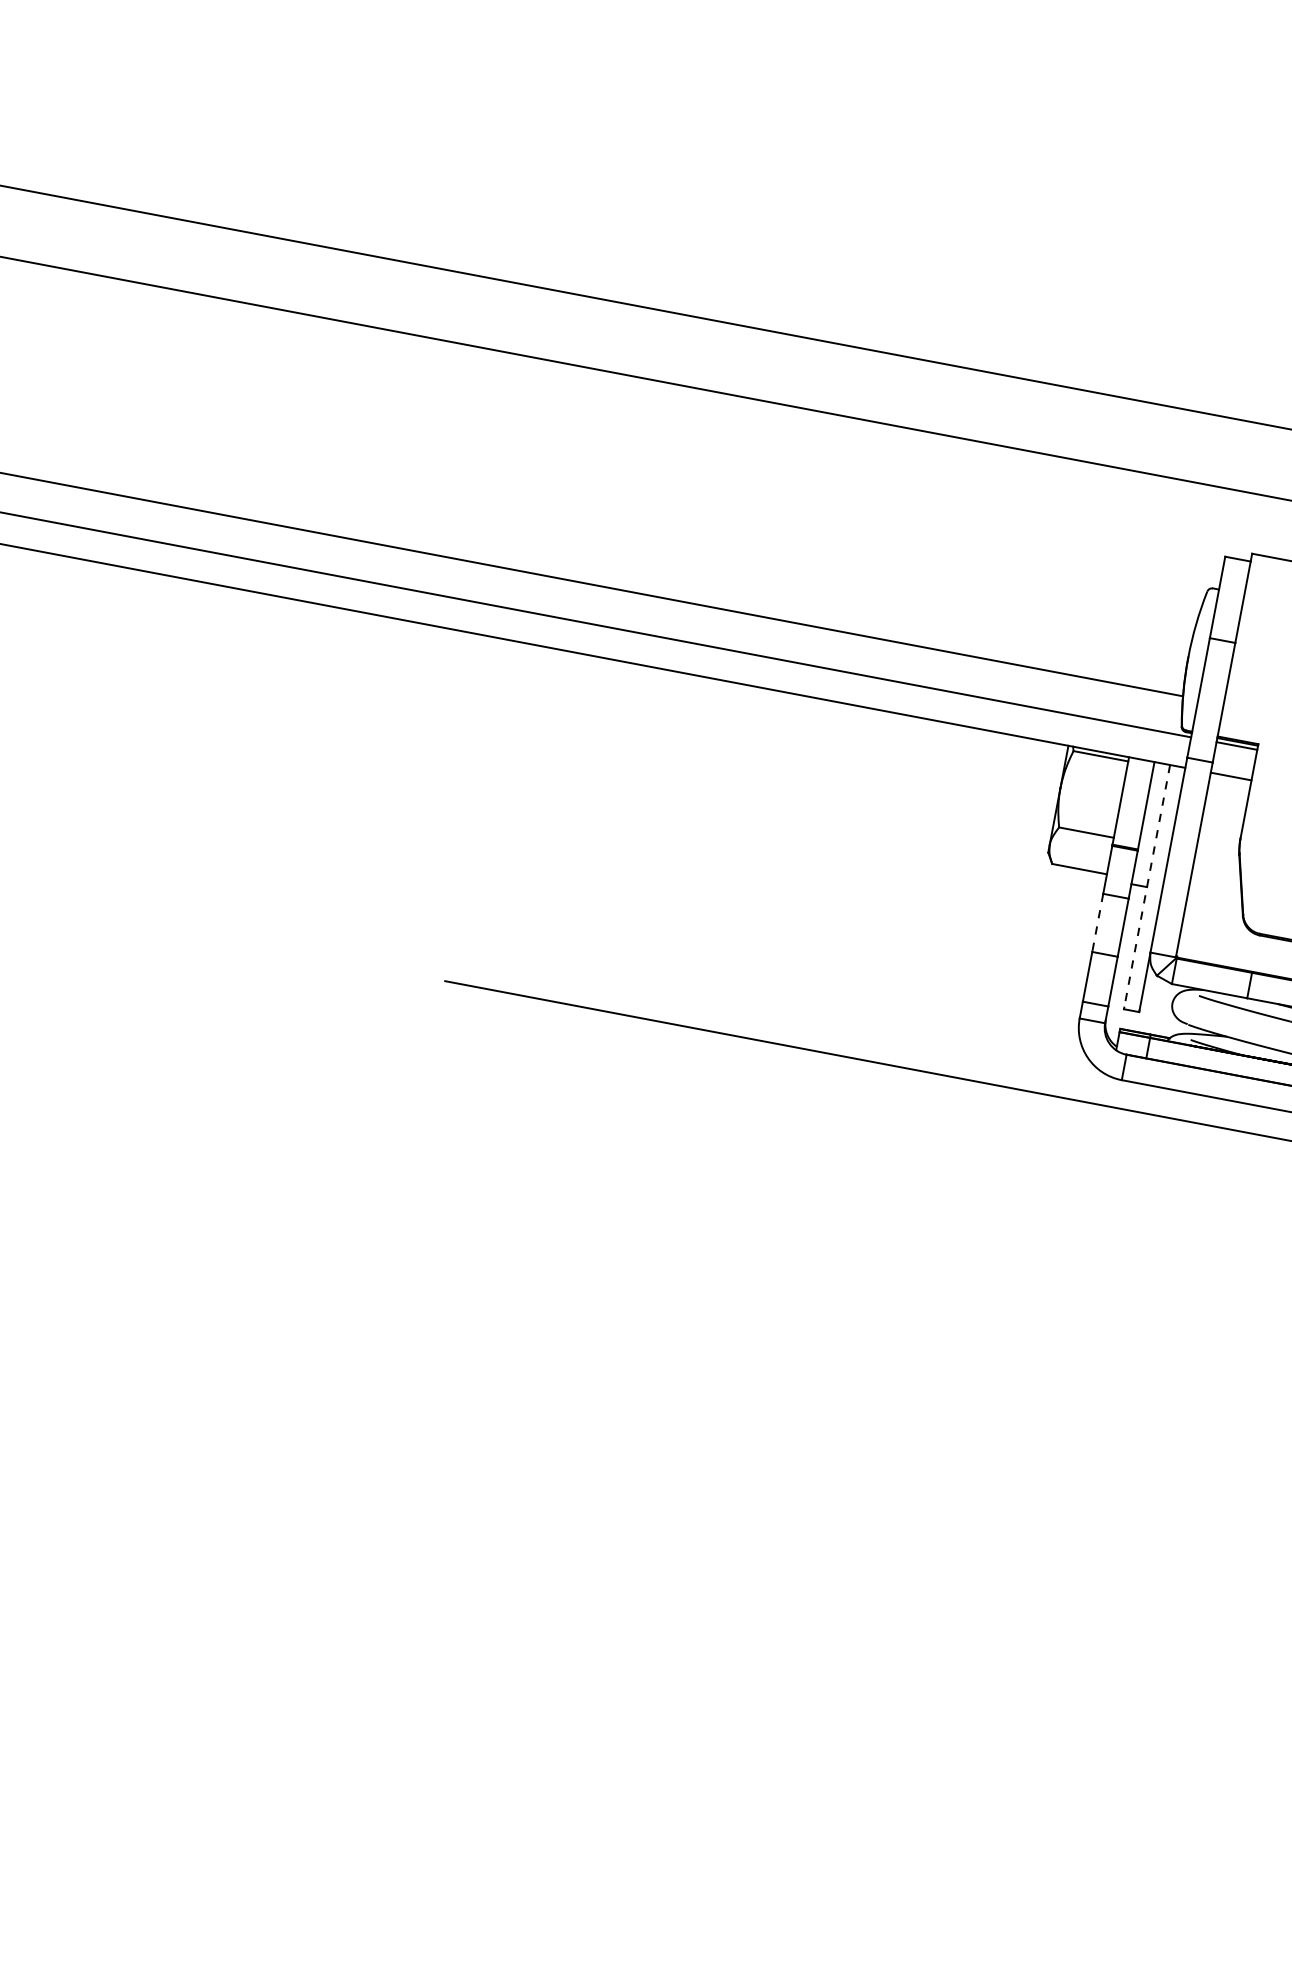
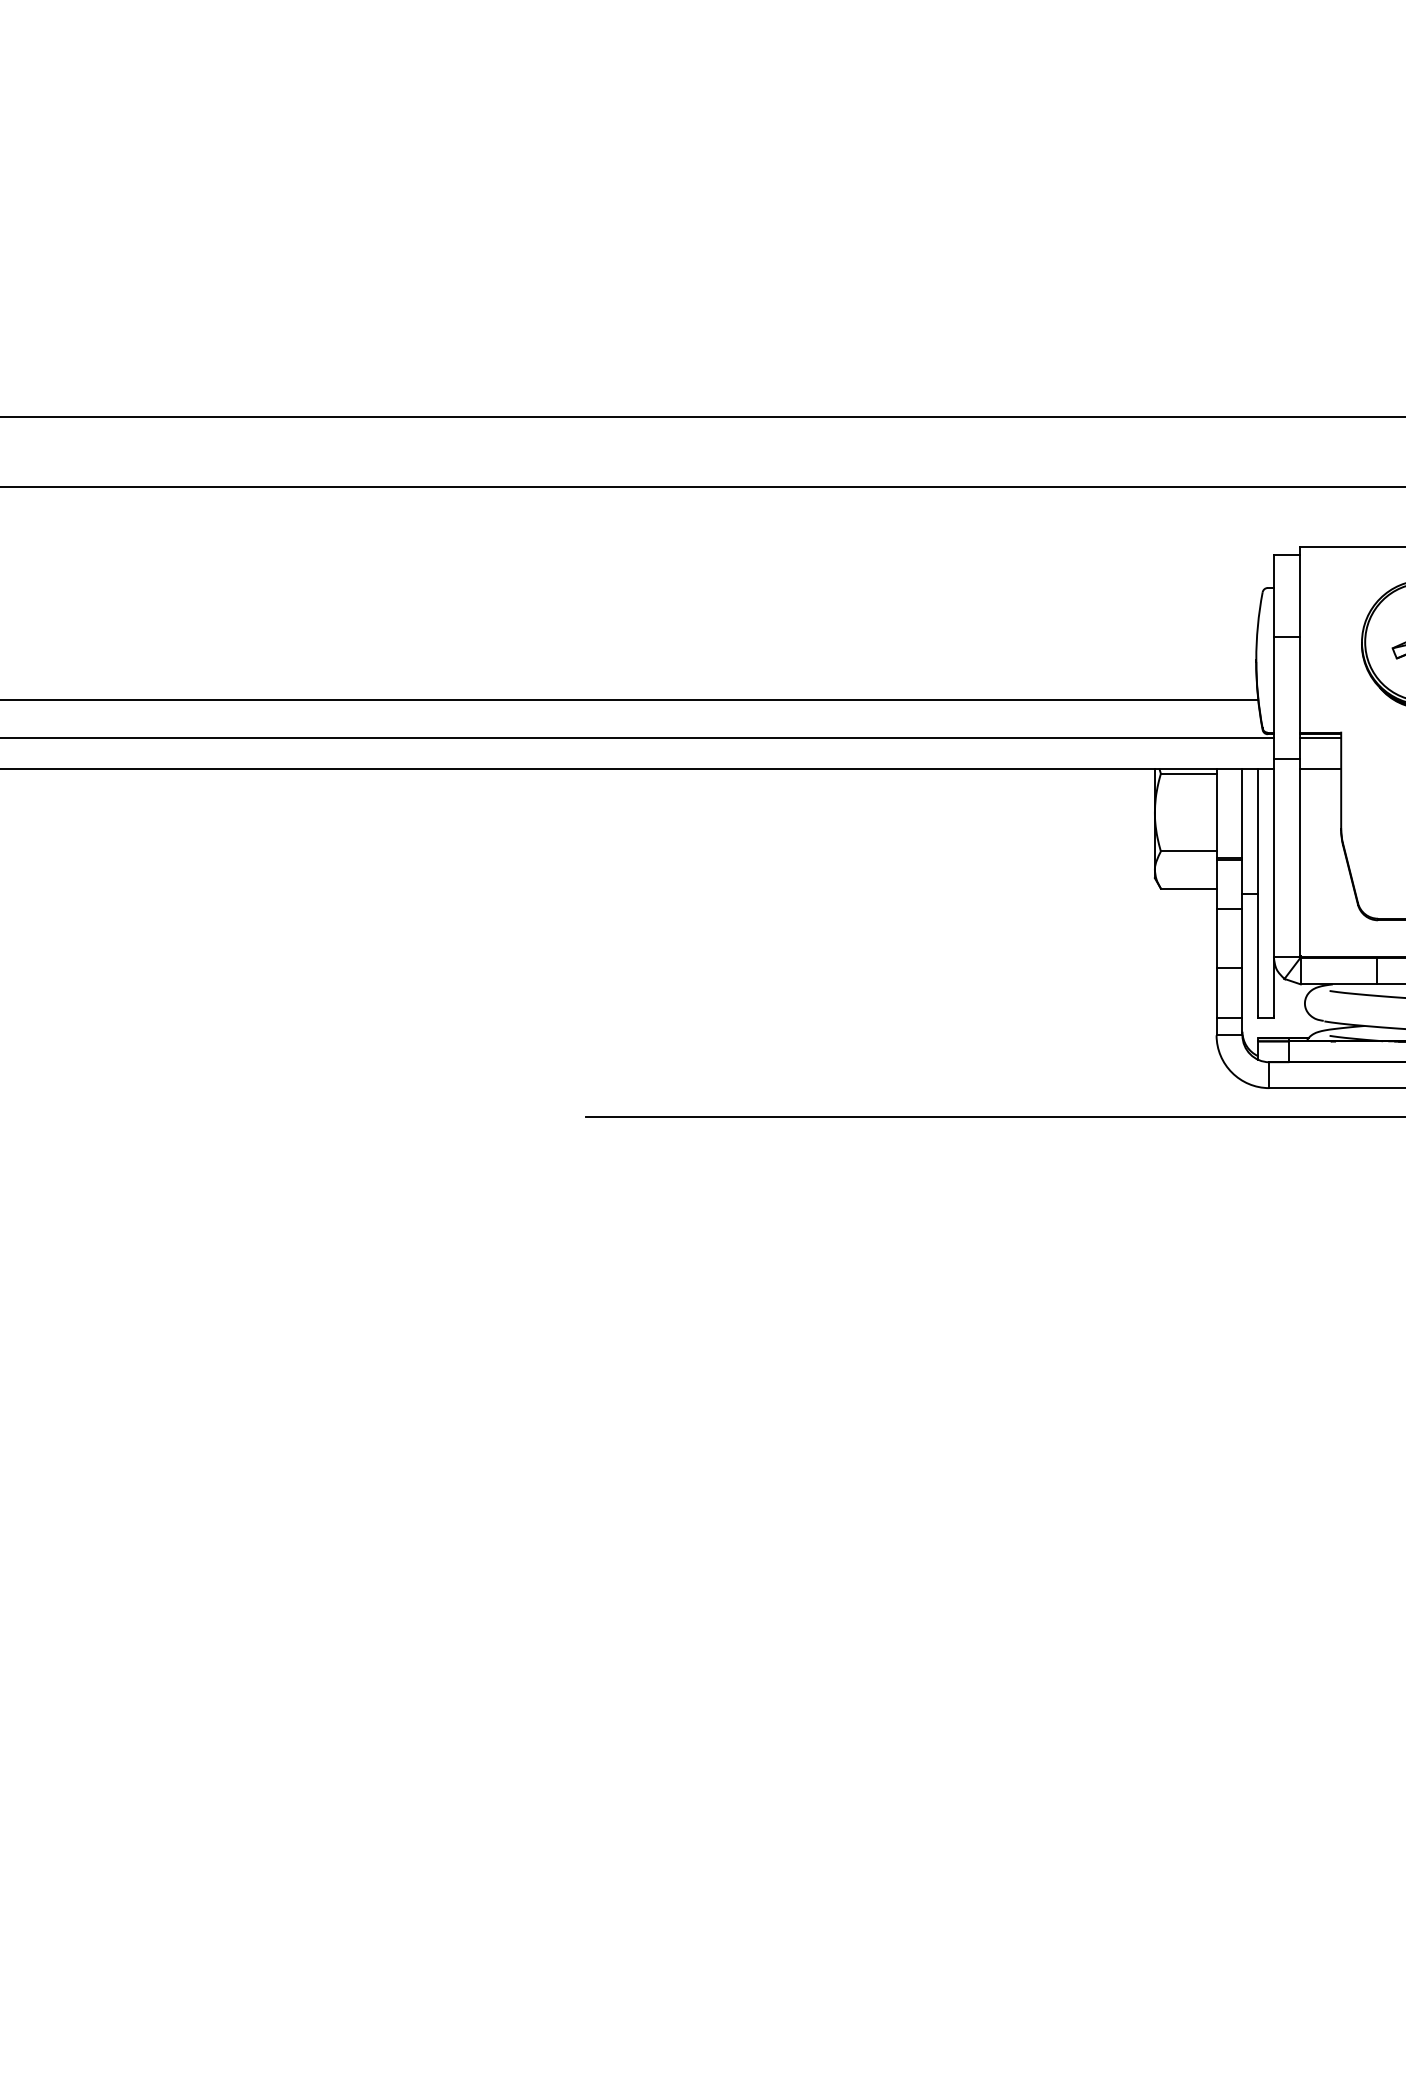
line: (1147, 886) -> (1258, 893), dashed -> solid
line: (1097, 923) -> (1216, 938), dashed -> solid

